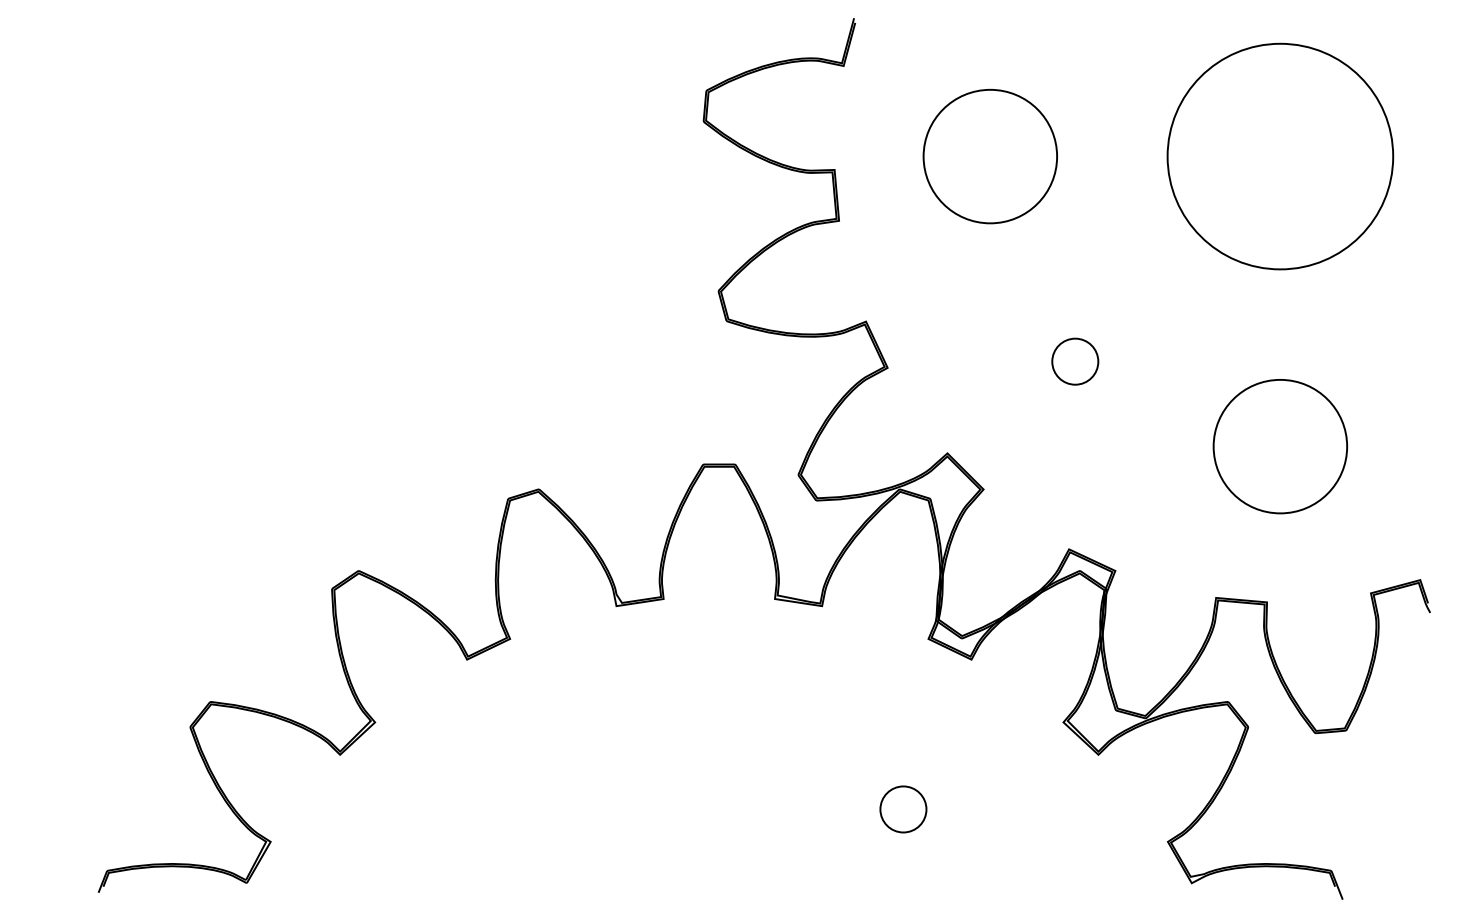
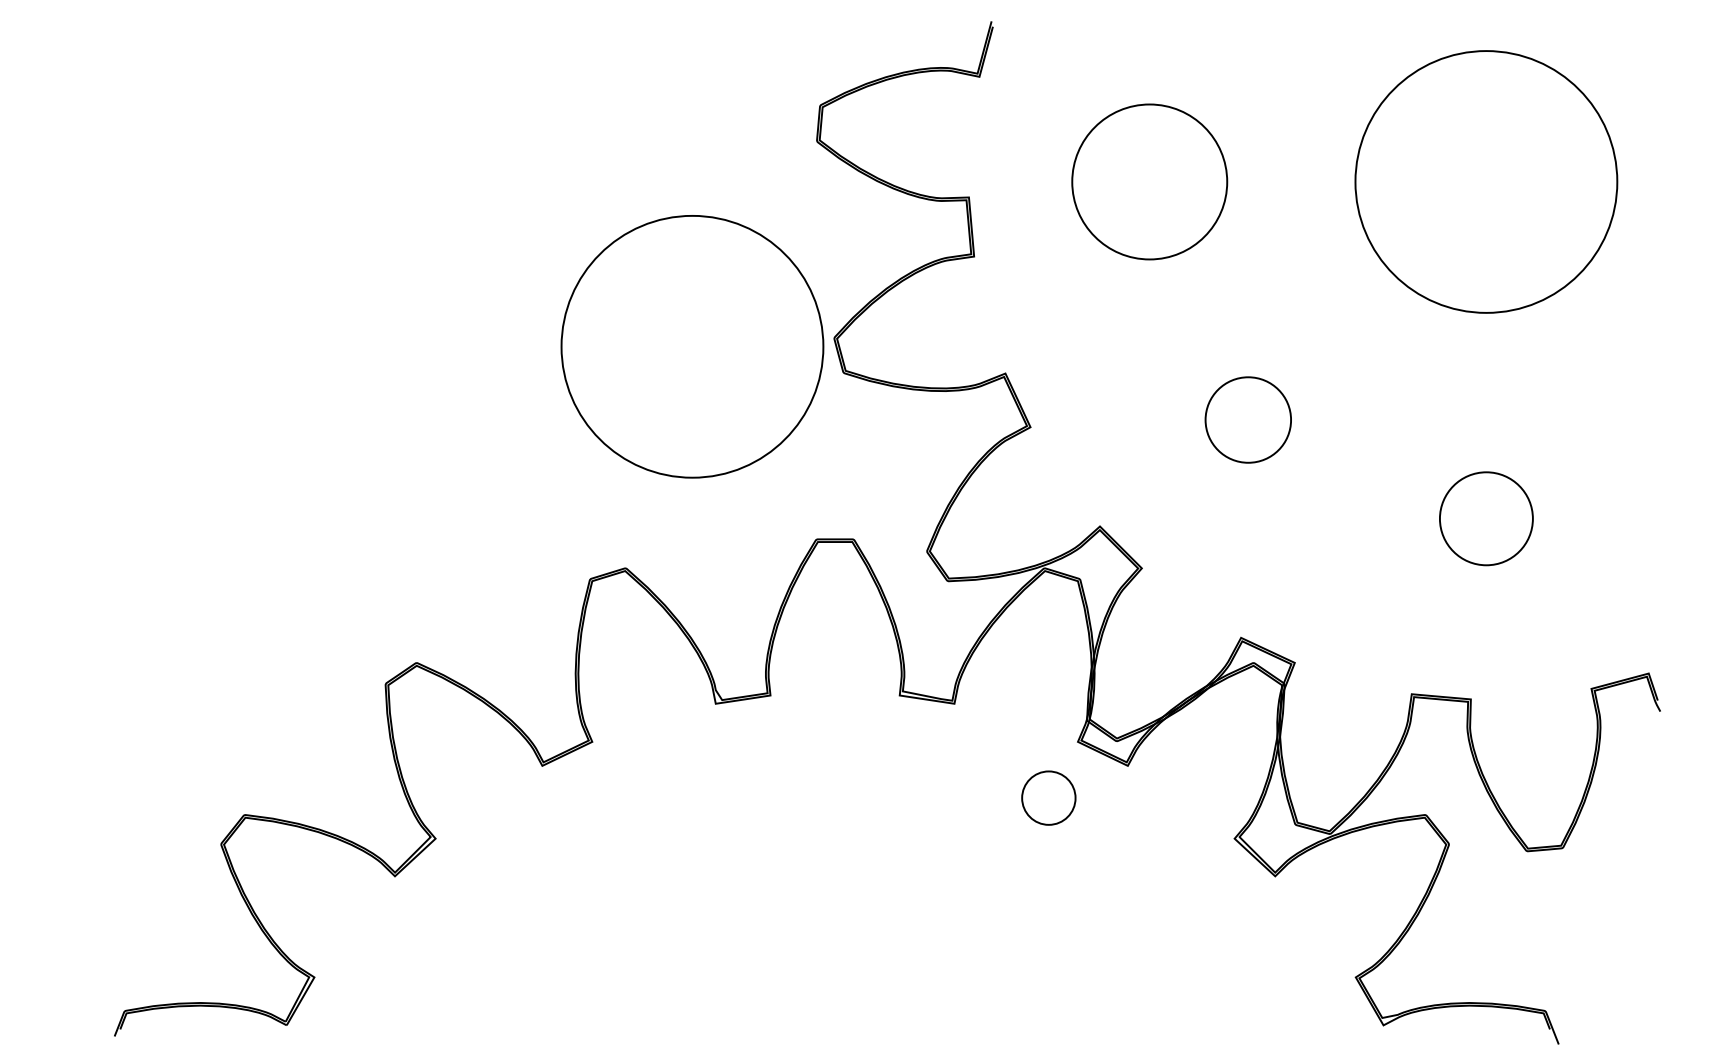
part: (596, 298) -> (692, 346), added
circle: (1075, 361) -> (1248, 419), size x1.6
part: (1280, 446) -> (1486, 518), size x0.6
circle: (903, 809) -> (1048, 798), moved

